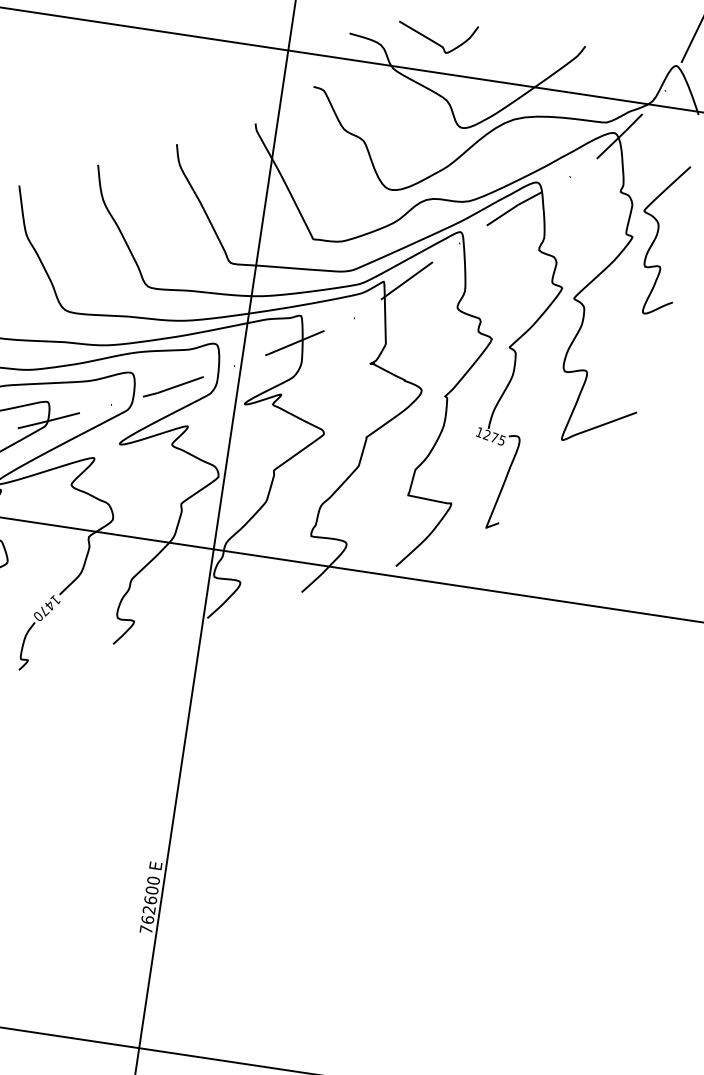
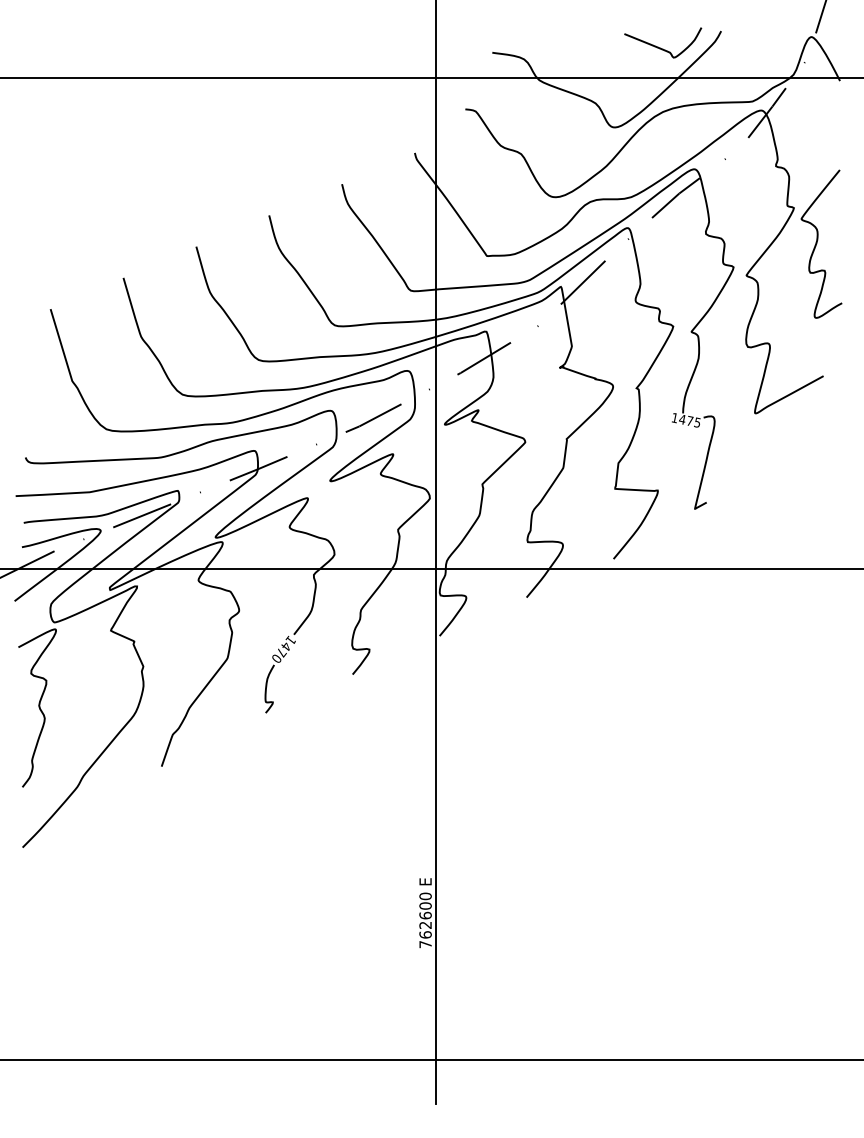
curve: (433, 40) -> (660, 47), moved
curve: (656, 238) -> (817, 243), moved
text: (486, 434) -> (681, 419), 1275 -> 1475

